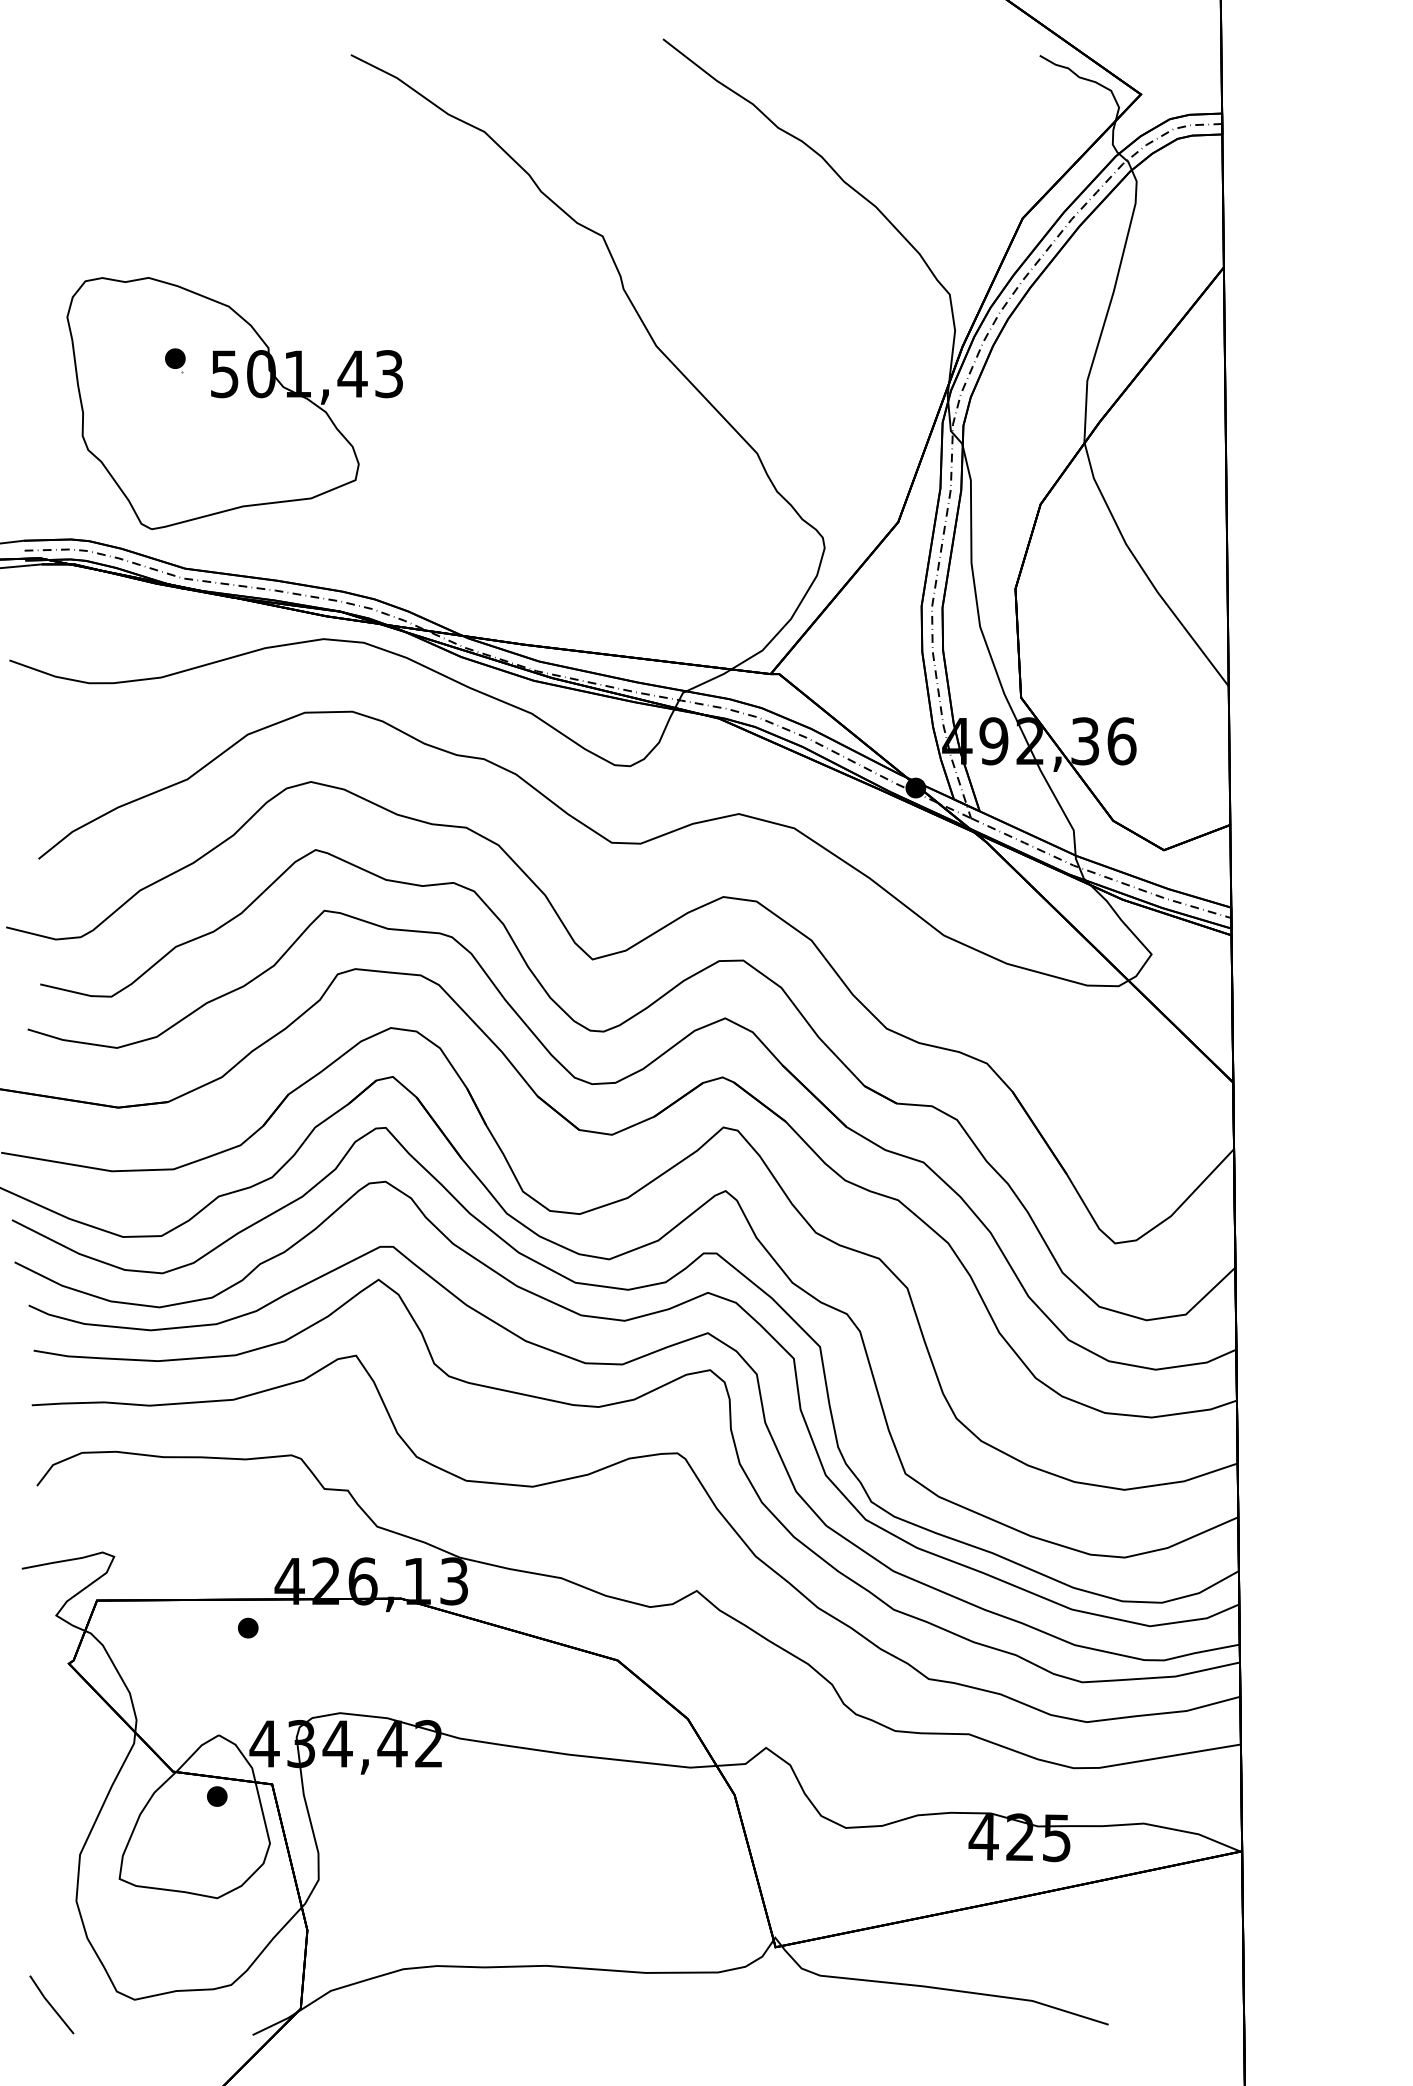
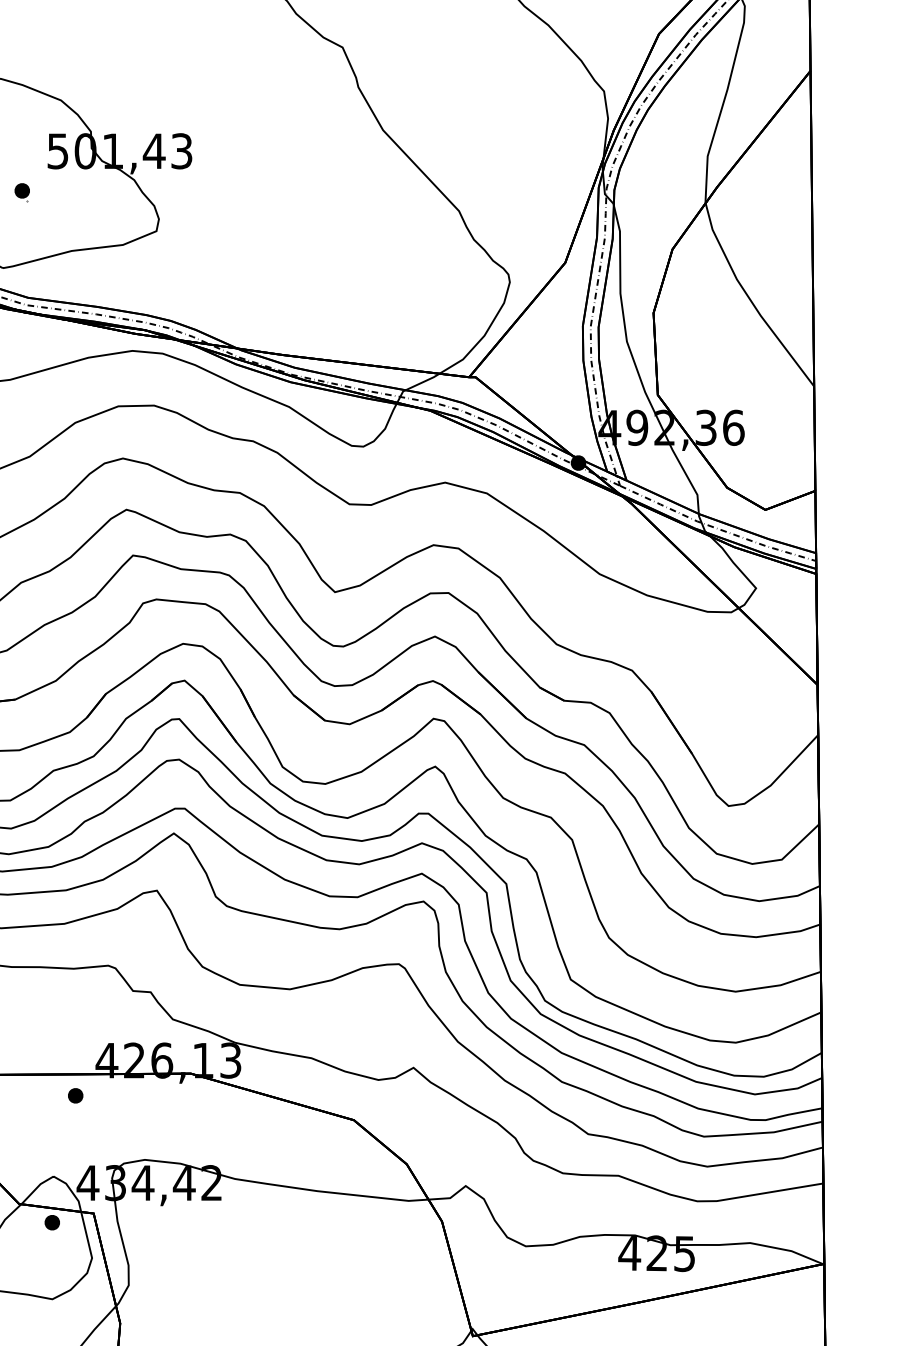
part: (175, 360) -> (22, 192), moved

